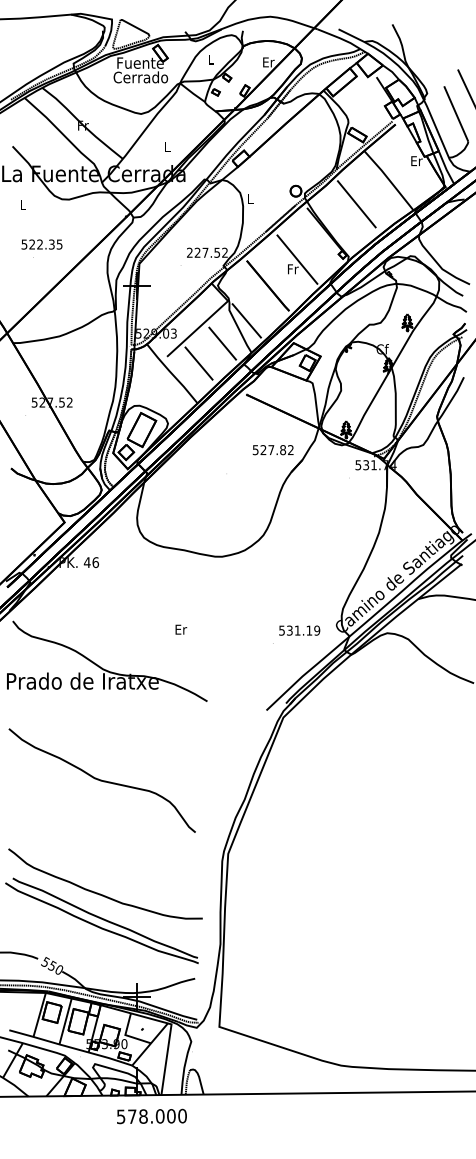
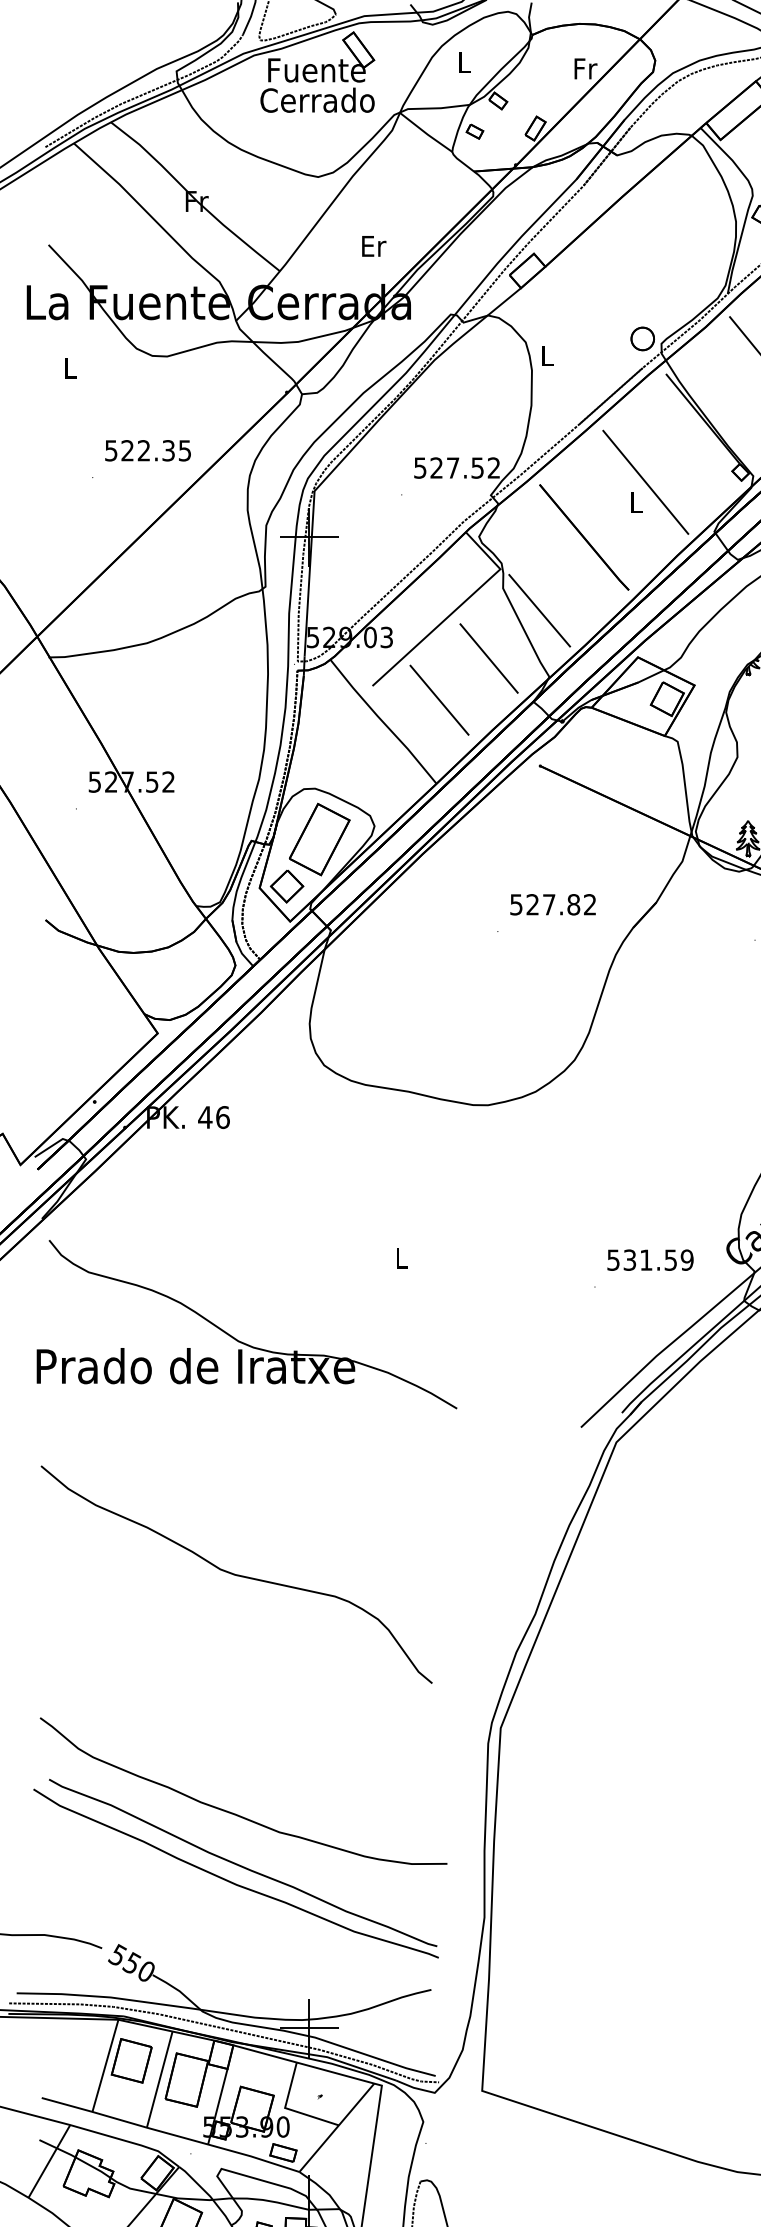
text: (268, 62) -> (585, 69), Er -> Fr
text: (167, 146) -> (373, 245), L -> Er
text: (41, 244) -> (146, 450), moved
text: (189, 252) -> (419, 467), 227.52 -> 527.52
text: (293, 269) -> (637, 503), Fr -> L
text: (272, 450) -> (551, 905), moved
text: (181, 629) -> (402, 1257), Er -> L
text: (309, 630) -> (671, 1259), 531.19 -> 531.59

